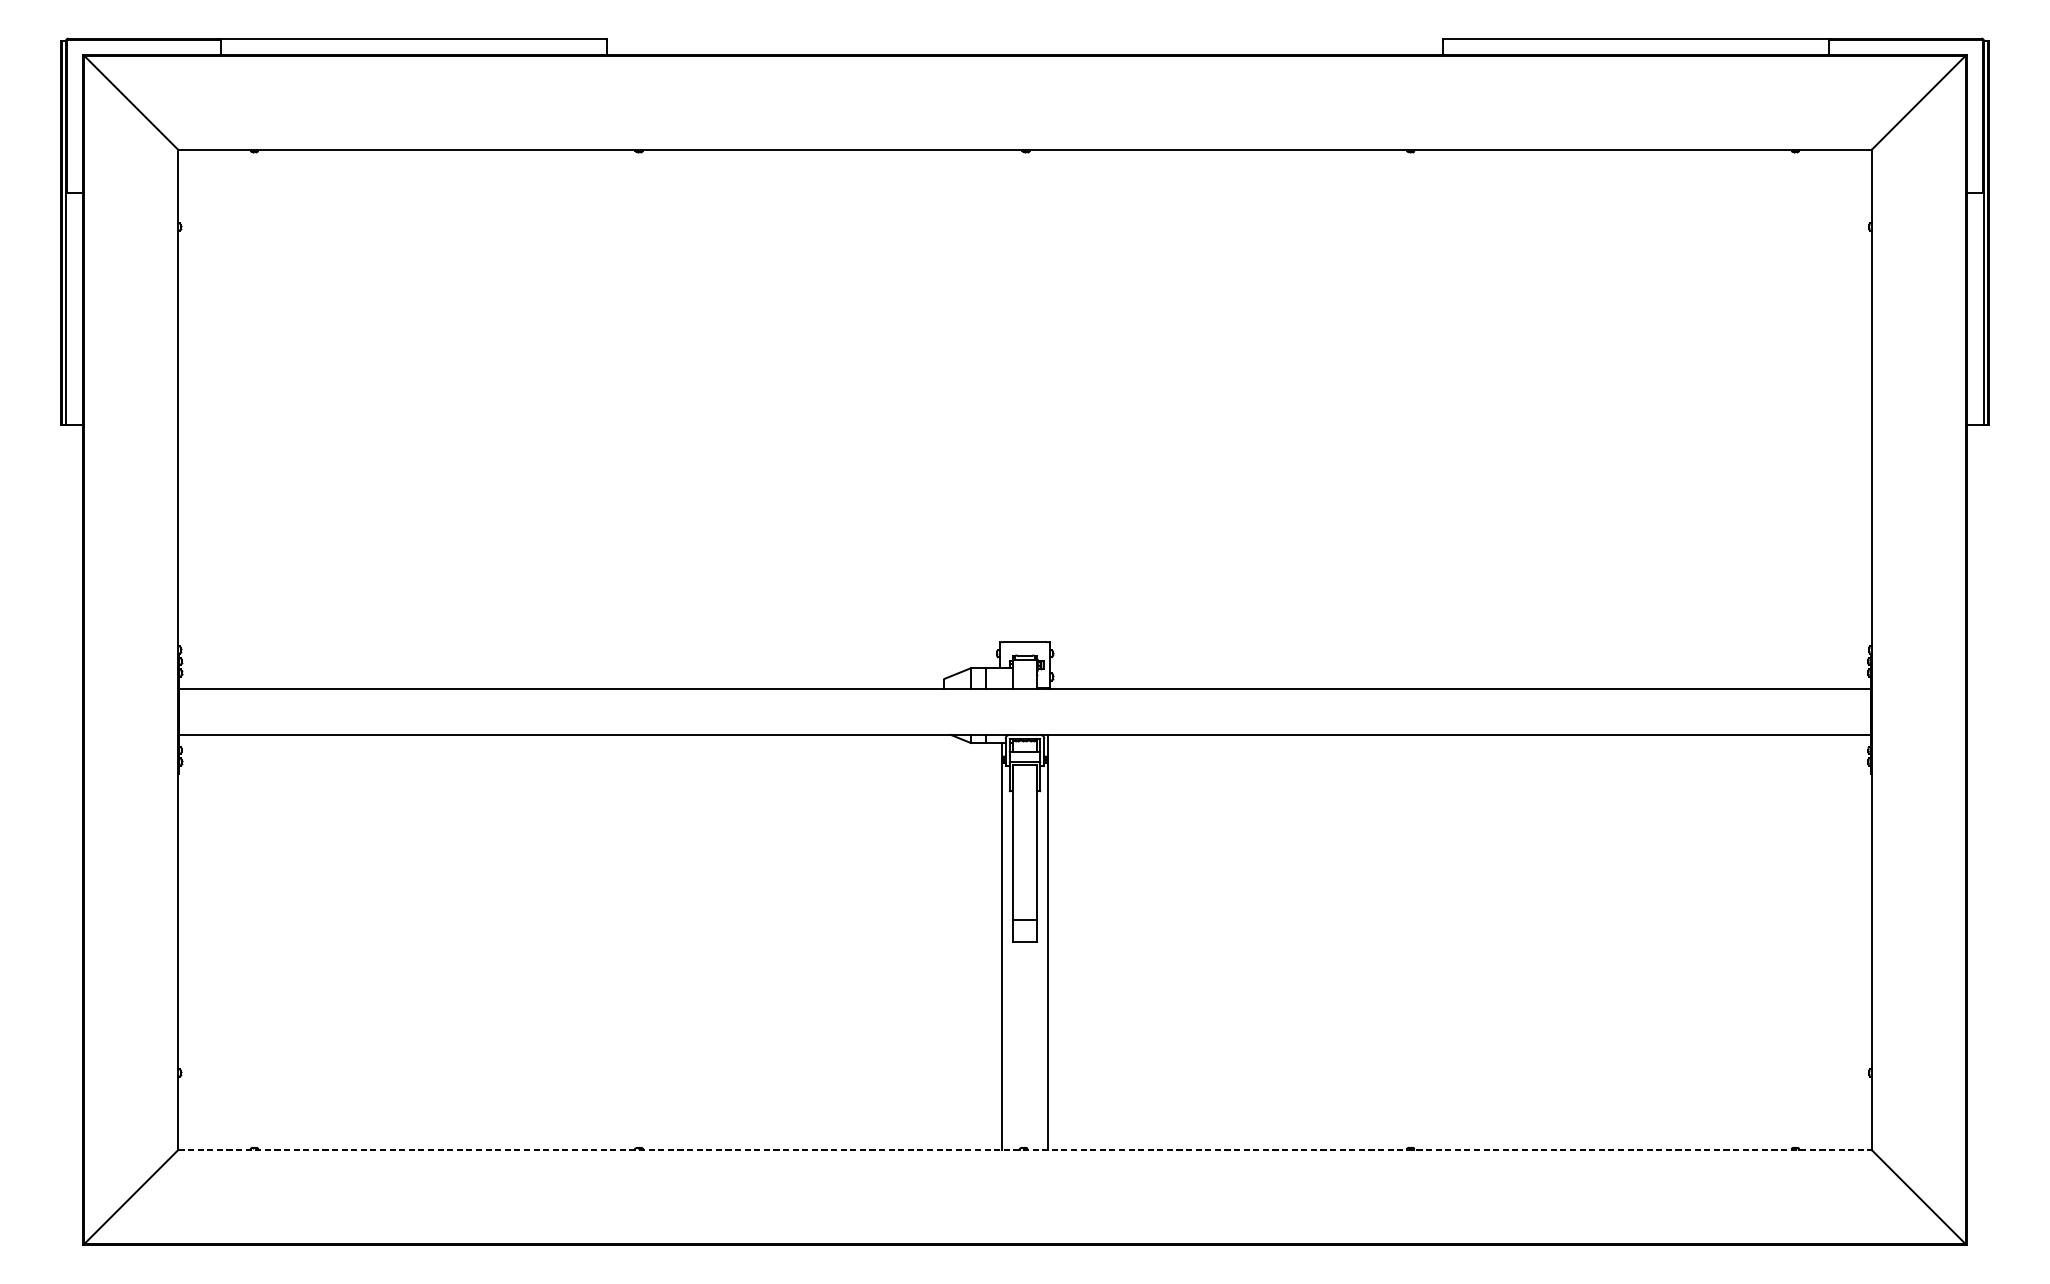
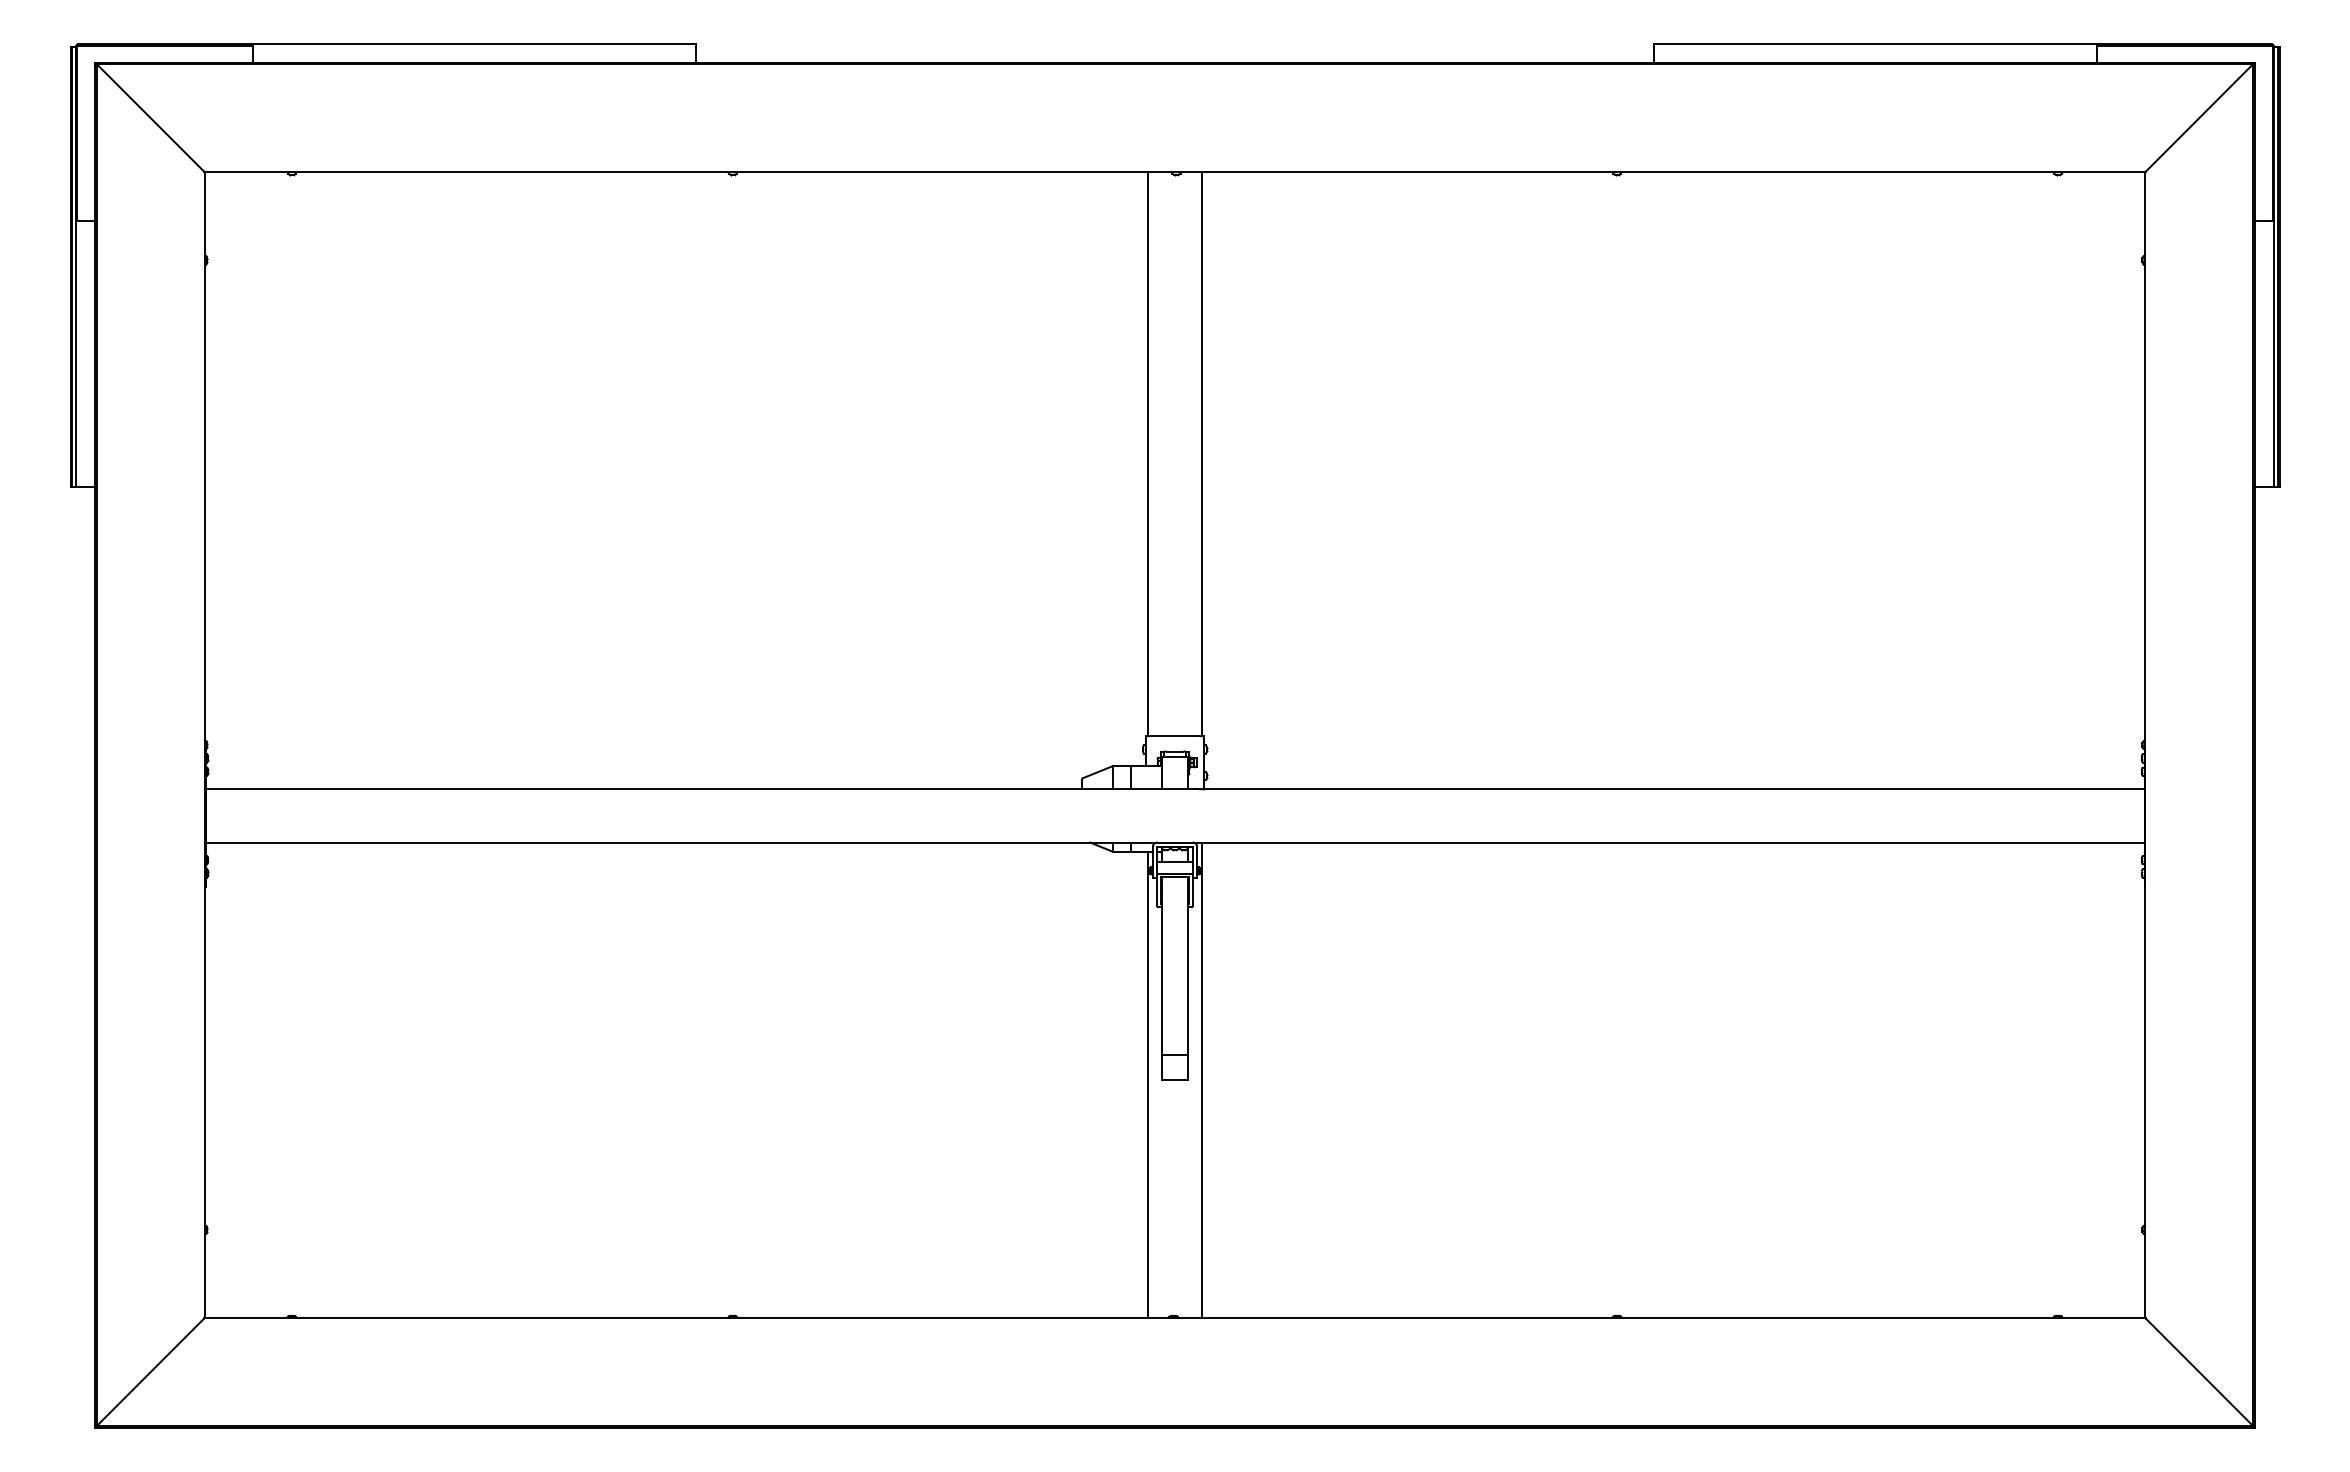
line: (1001, 395) -> (1148, 453), added
line: (1048, 395) -> (1201, 453), added
line: (1025, 1150) -> (1175, 1318), dashed -> solid

